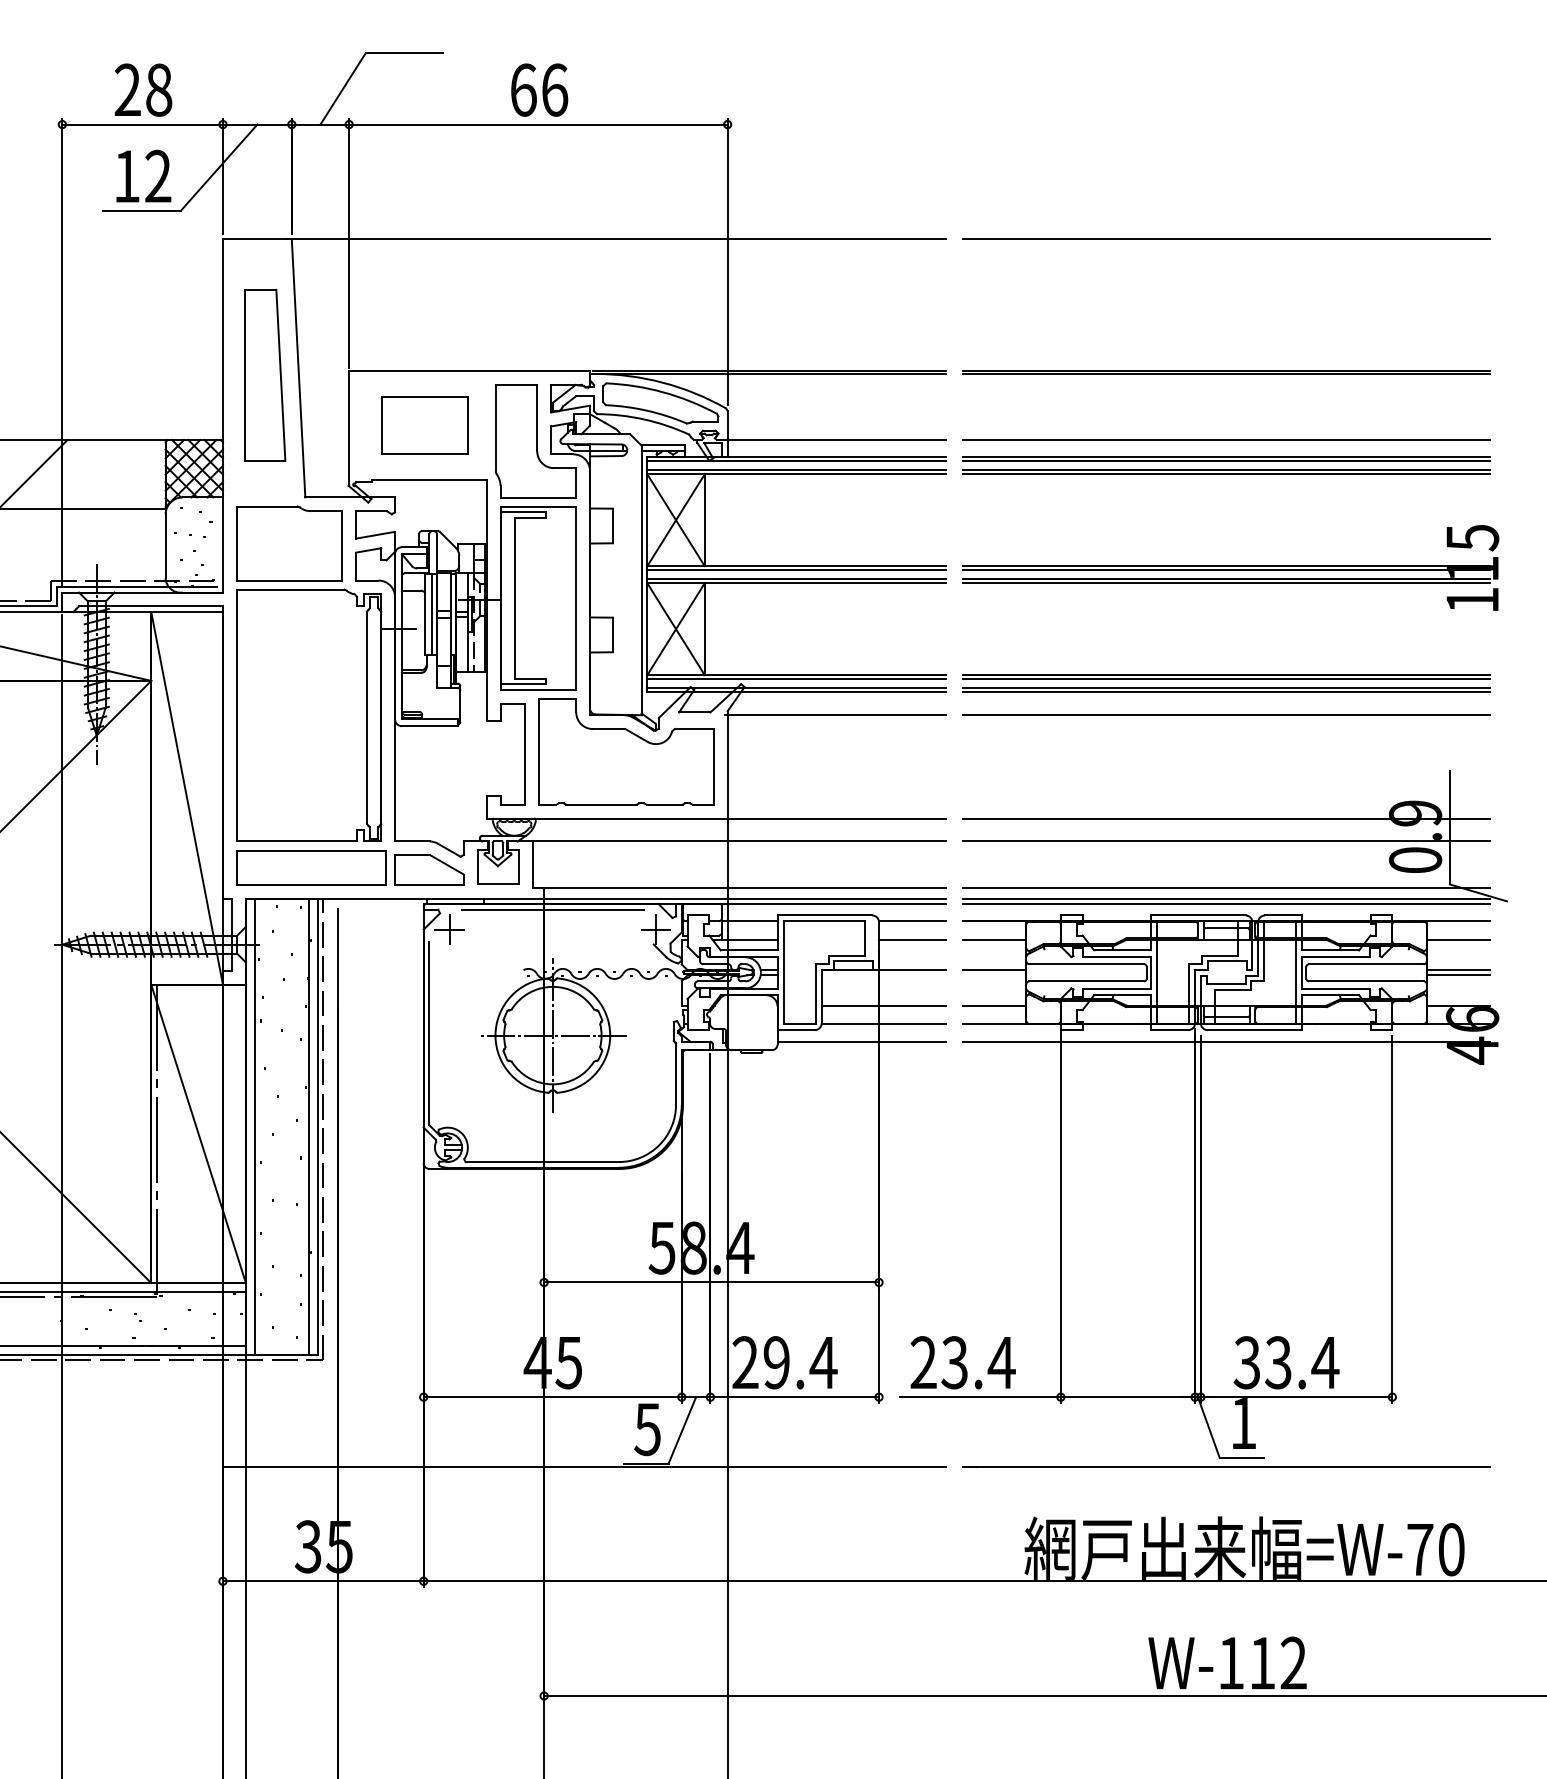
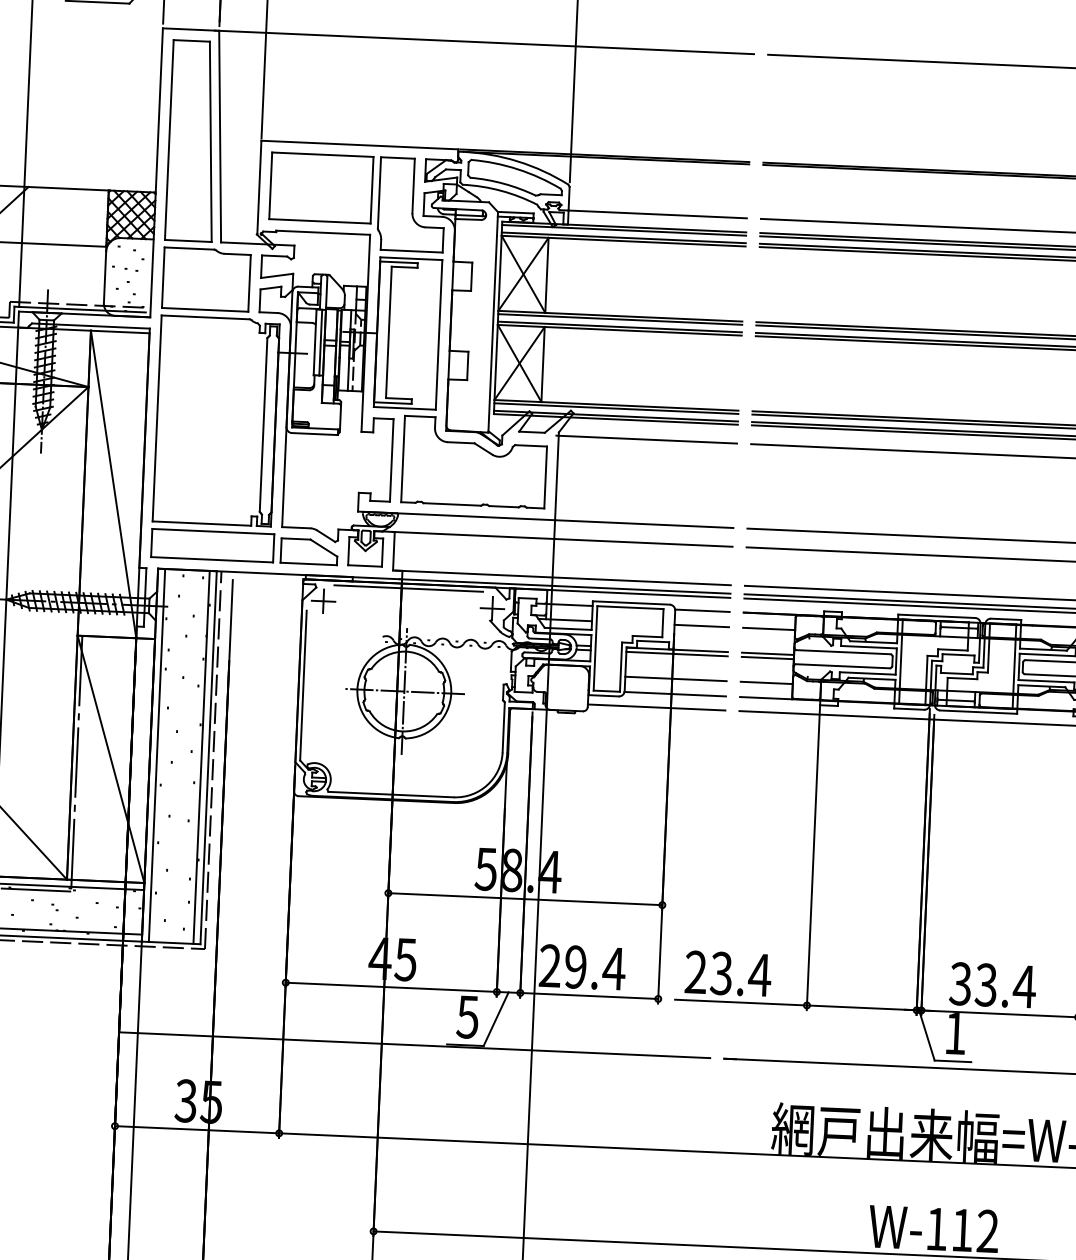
part: (265, 375) -> (192, 141), size x1.43
part: (424, 425) -> (321, 187), size x1.43
line: (883, 975) -> (676, 654), added
line: (994, 975) -> (767, 658), added

